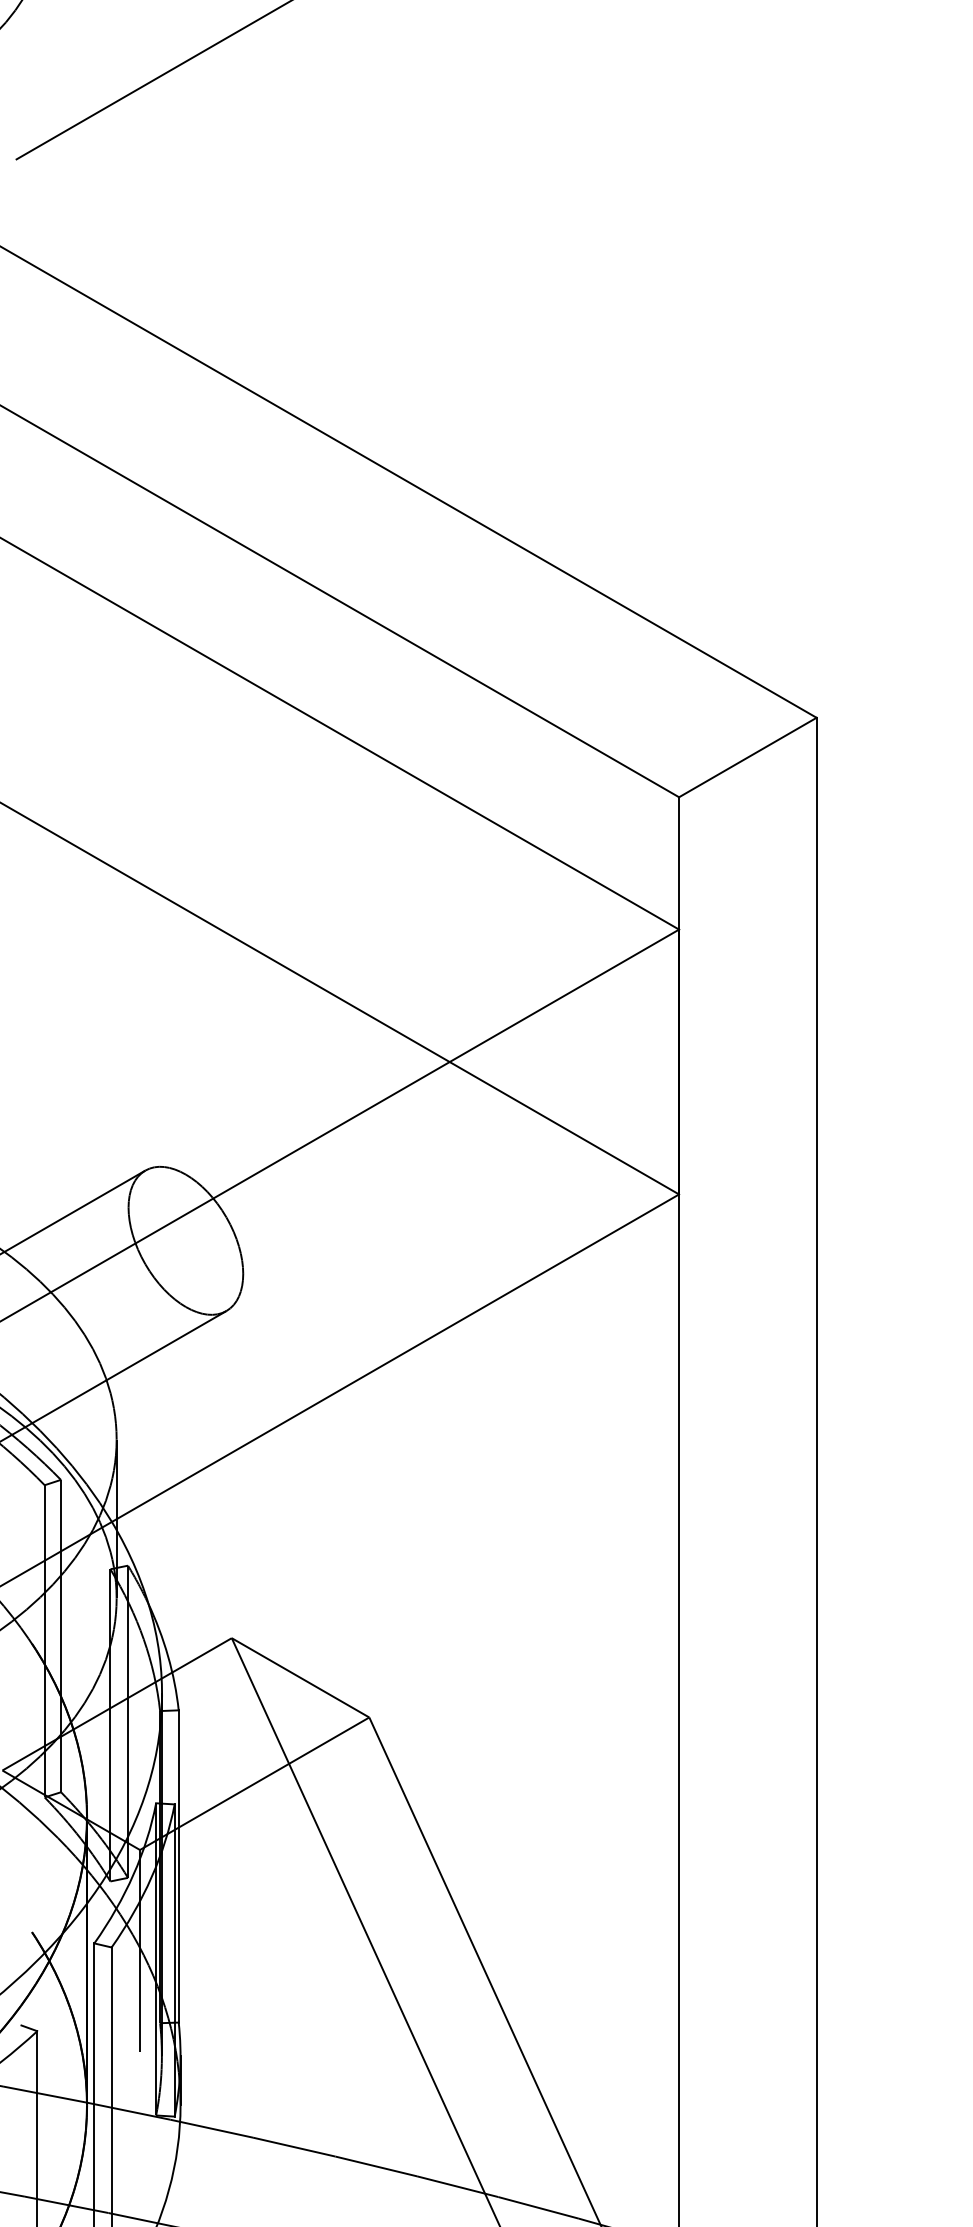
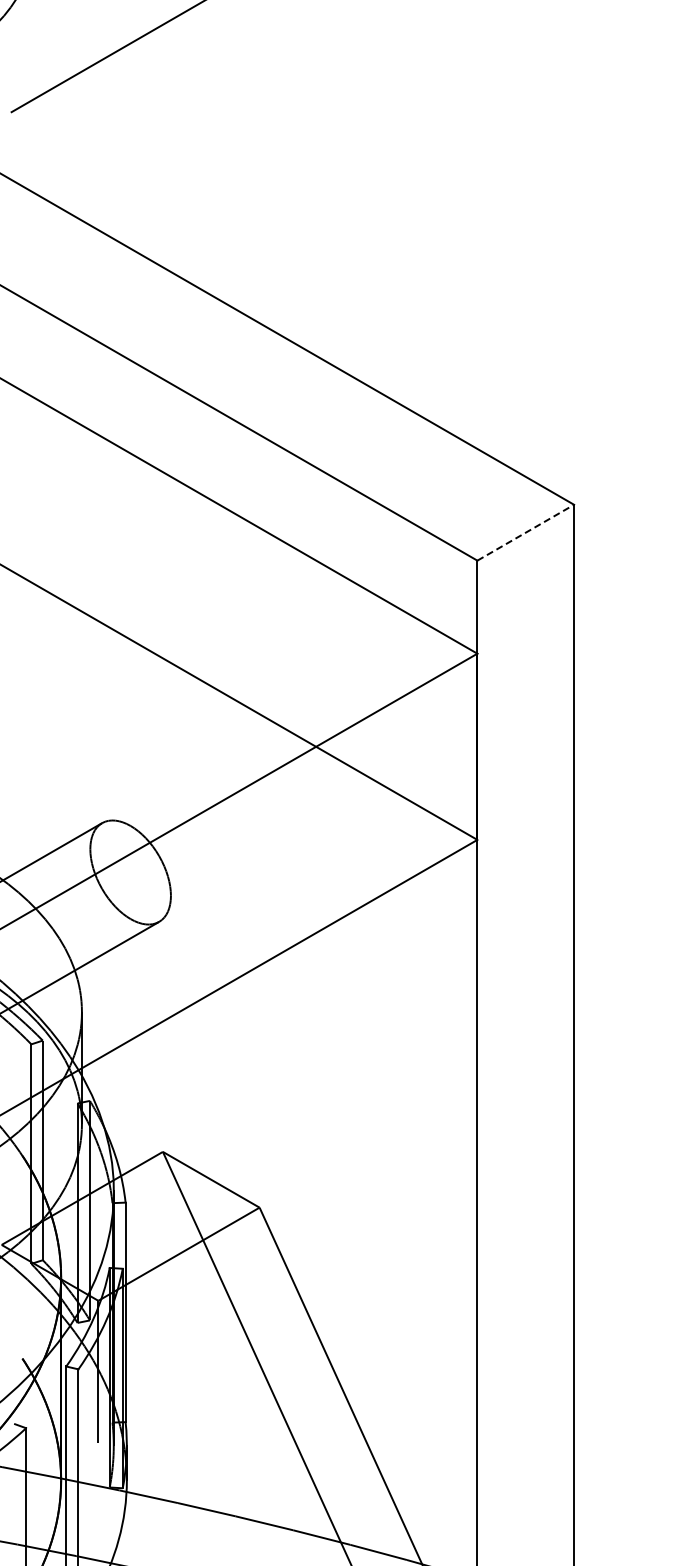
line: (747, 757) -> (525, 532), solid -> dashed

